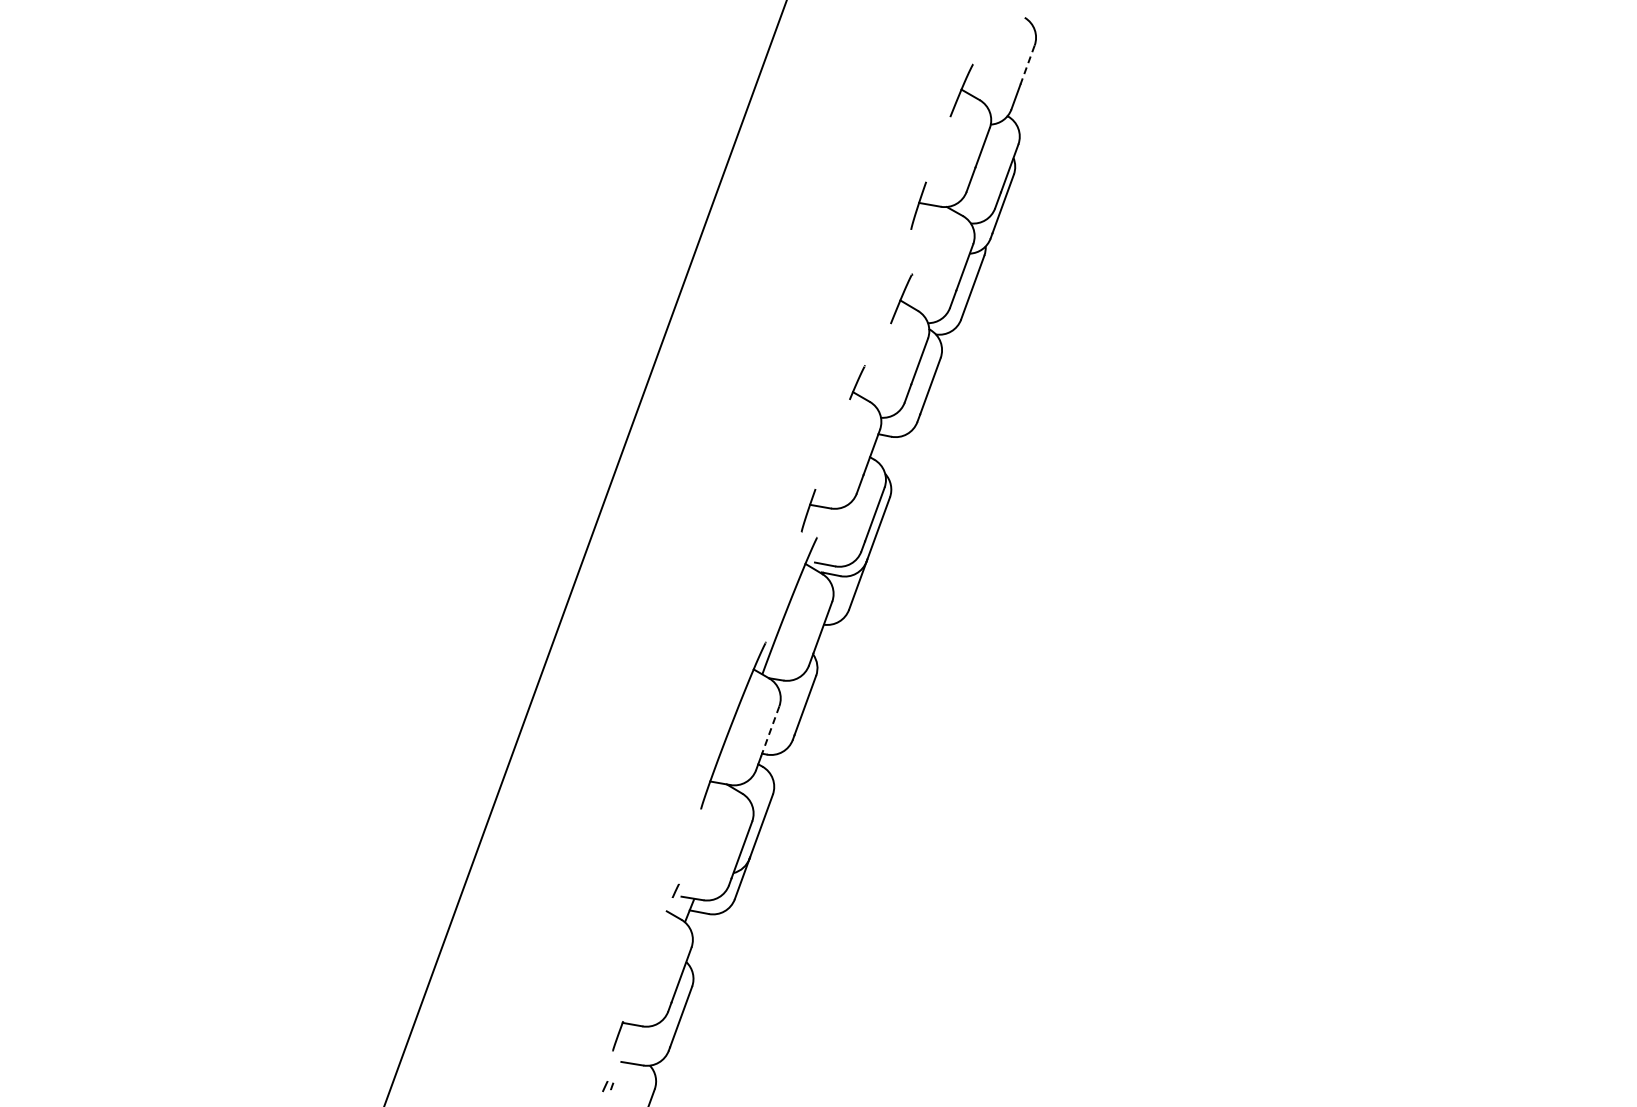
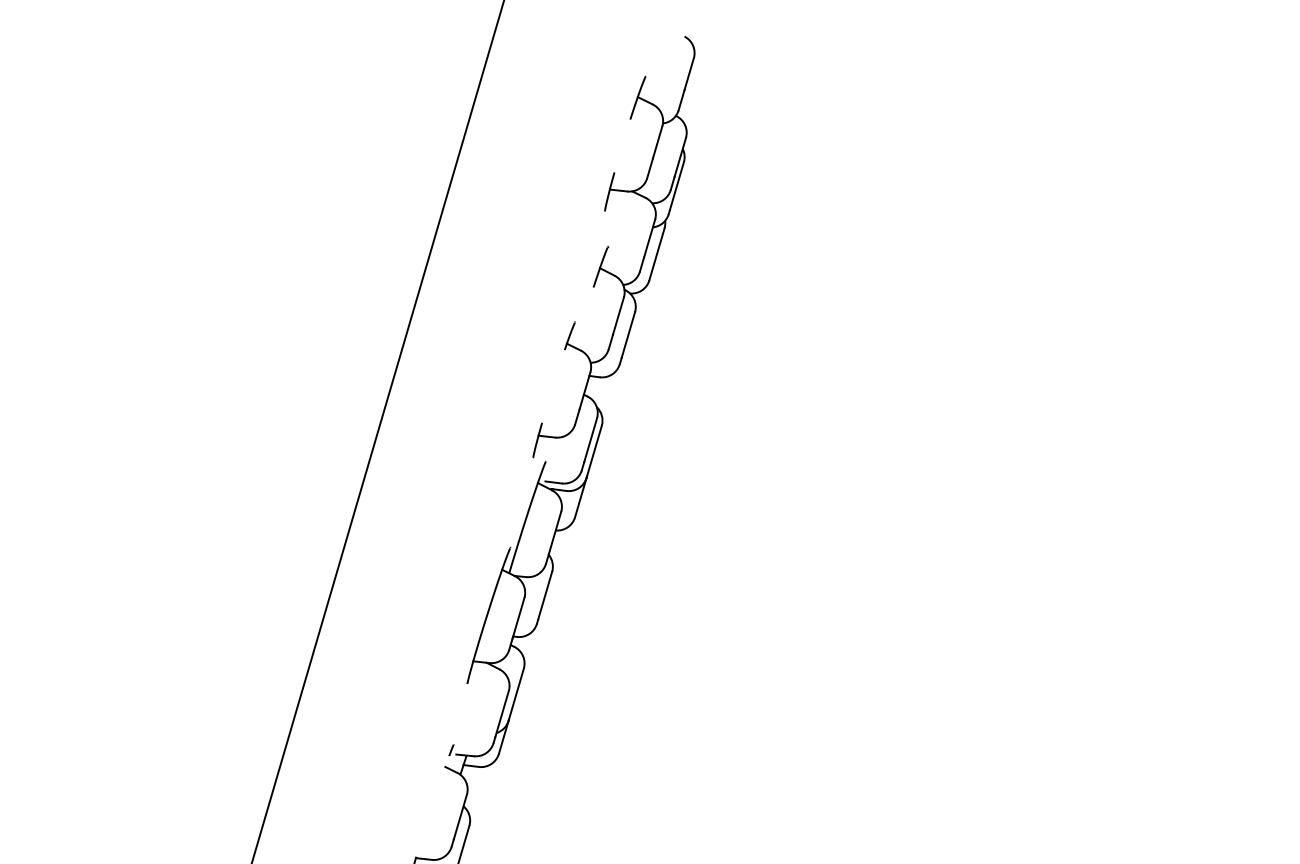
line: (1027, 65) -> (689, 74), dashed -> solid
line: (770, 731) -> (518, 618), dashed -> solid

